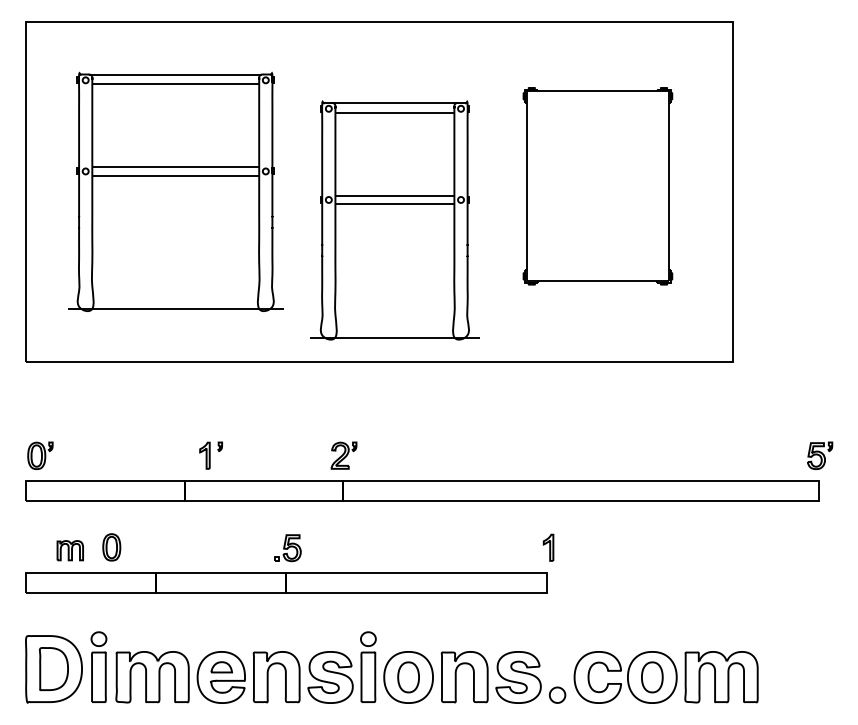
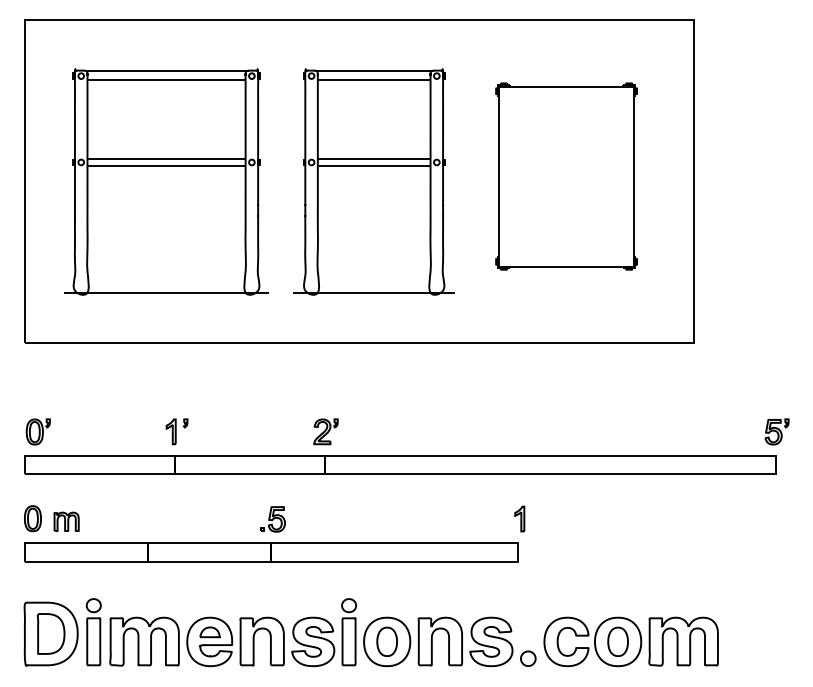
part: (394, 220) -> (373, 181), moved
part: (210, 455) -> (176, 431), moved
part: (111, 547) -> (32, 518), moved

